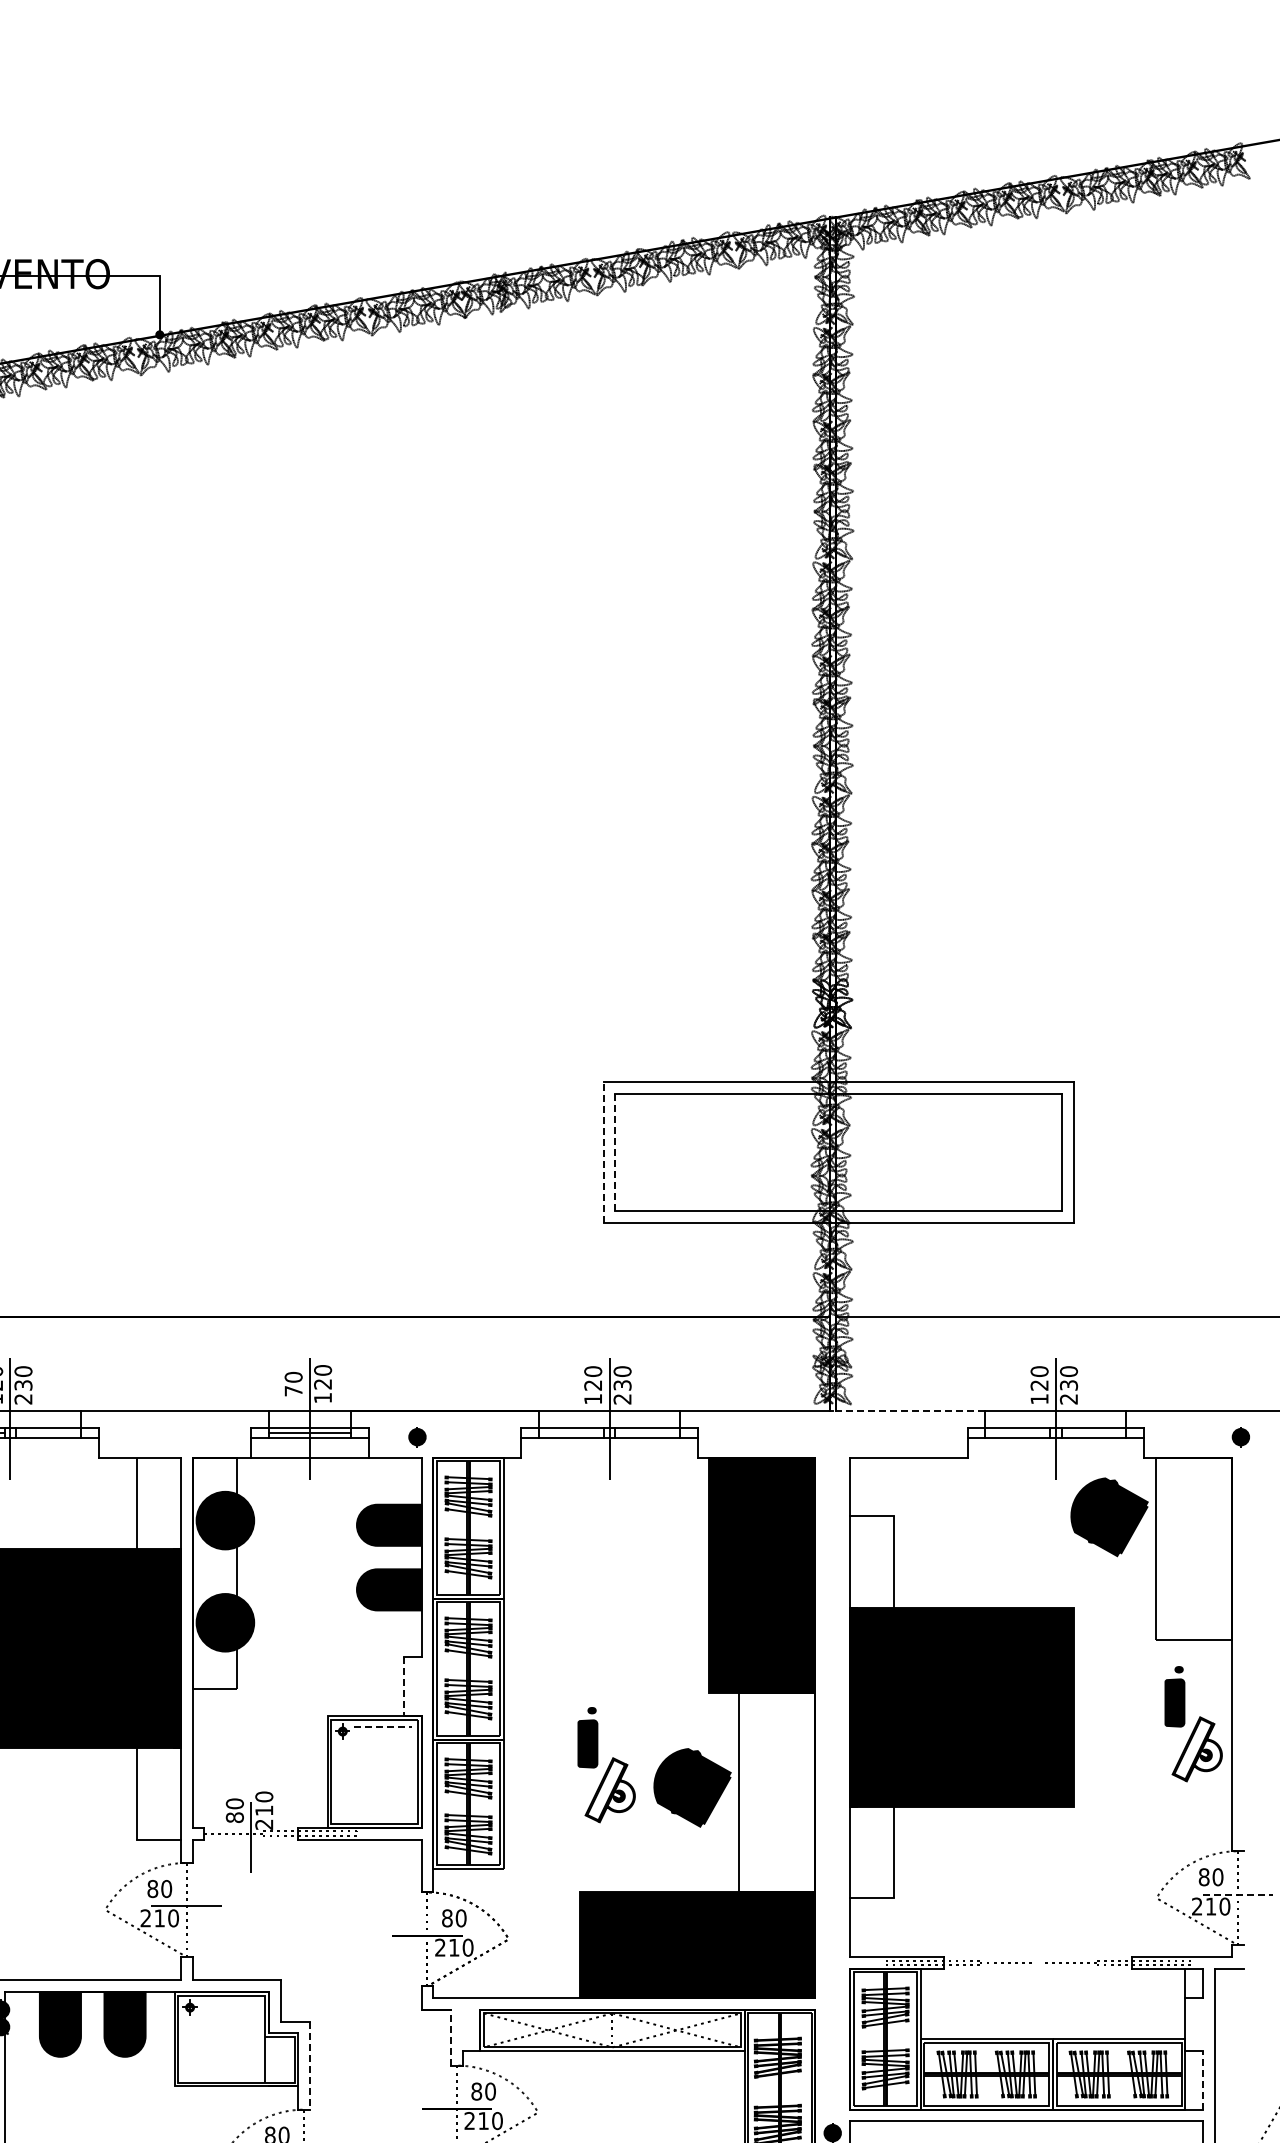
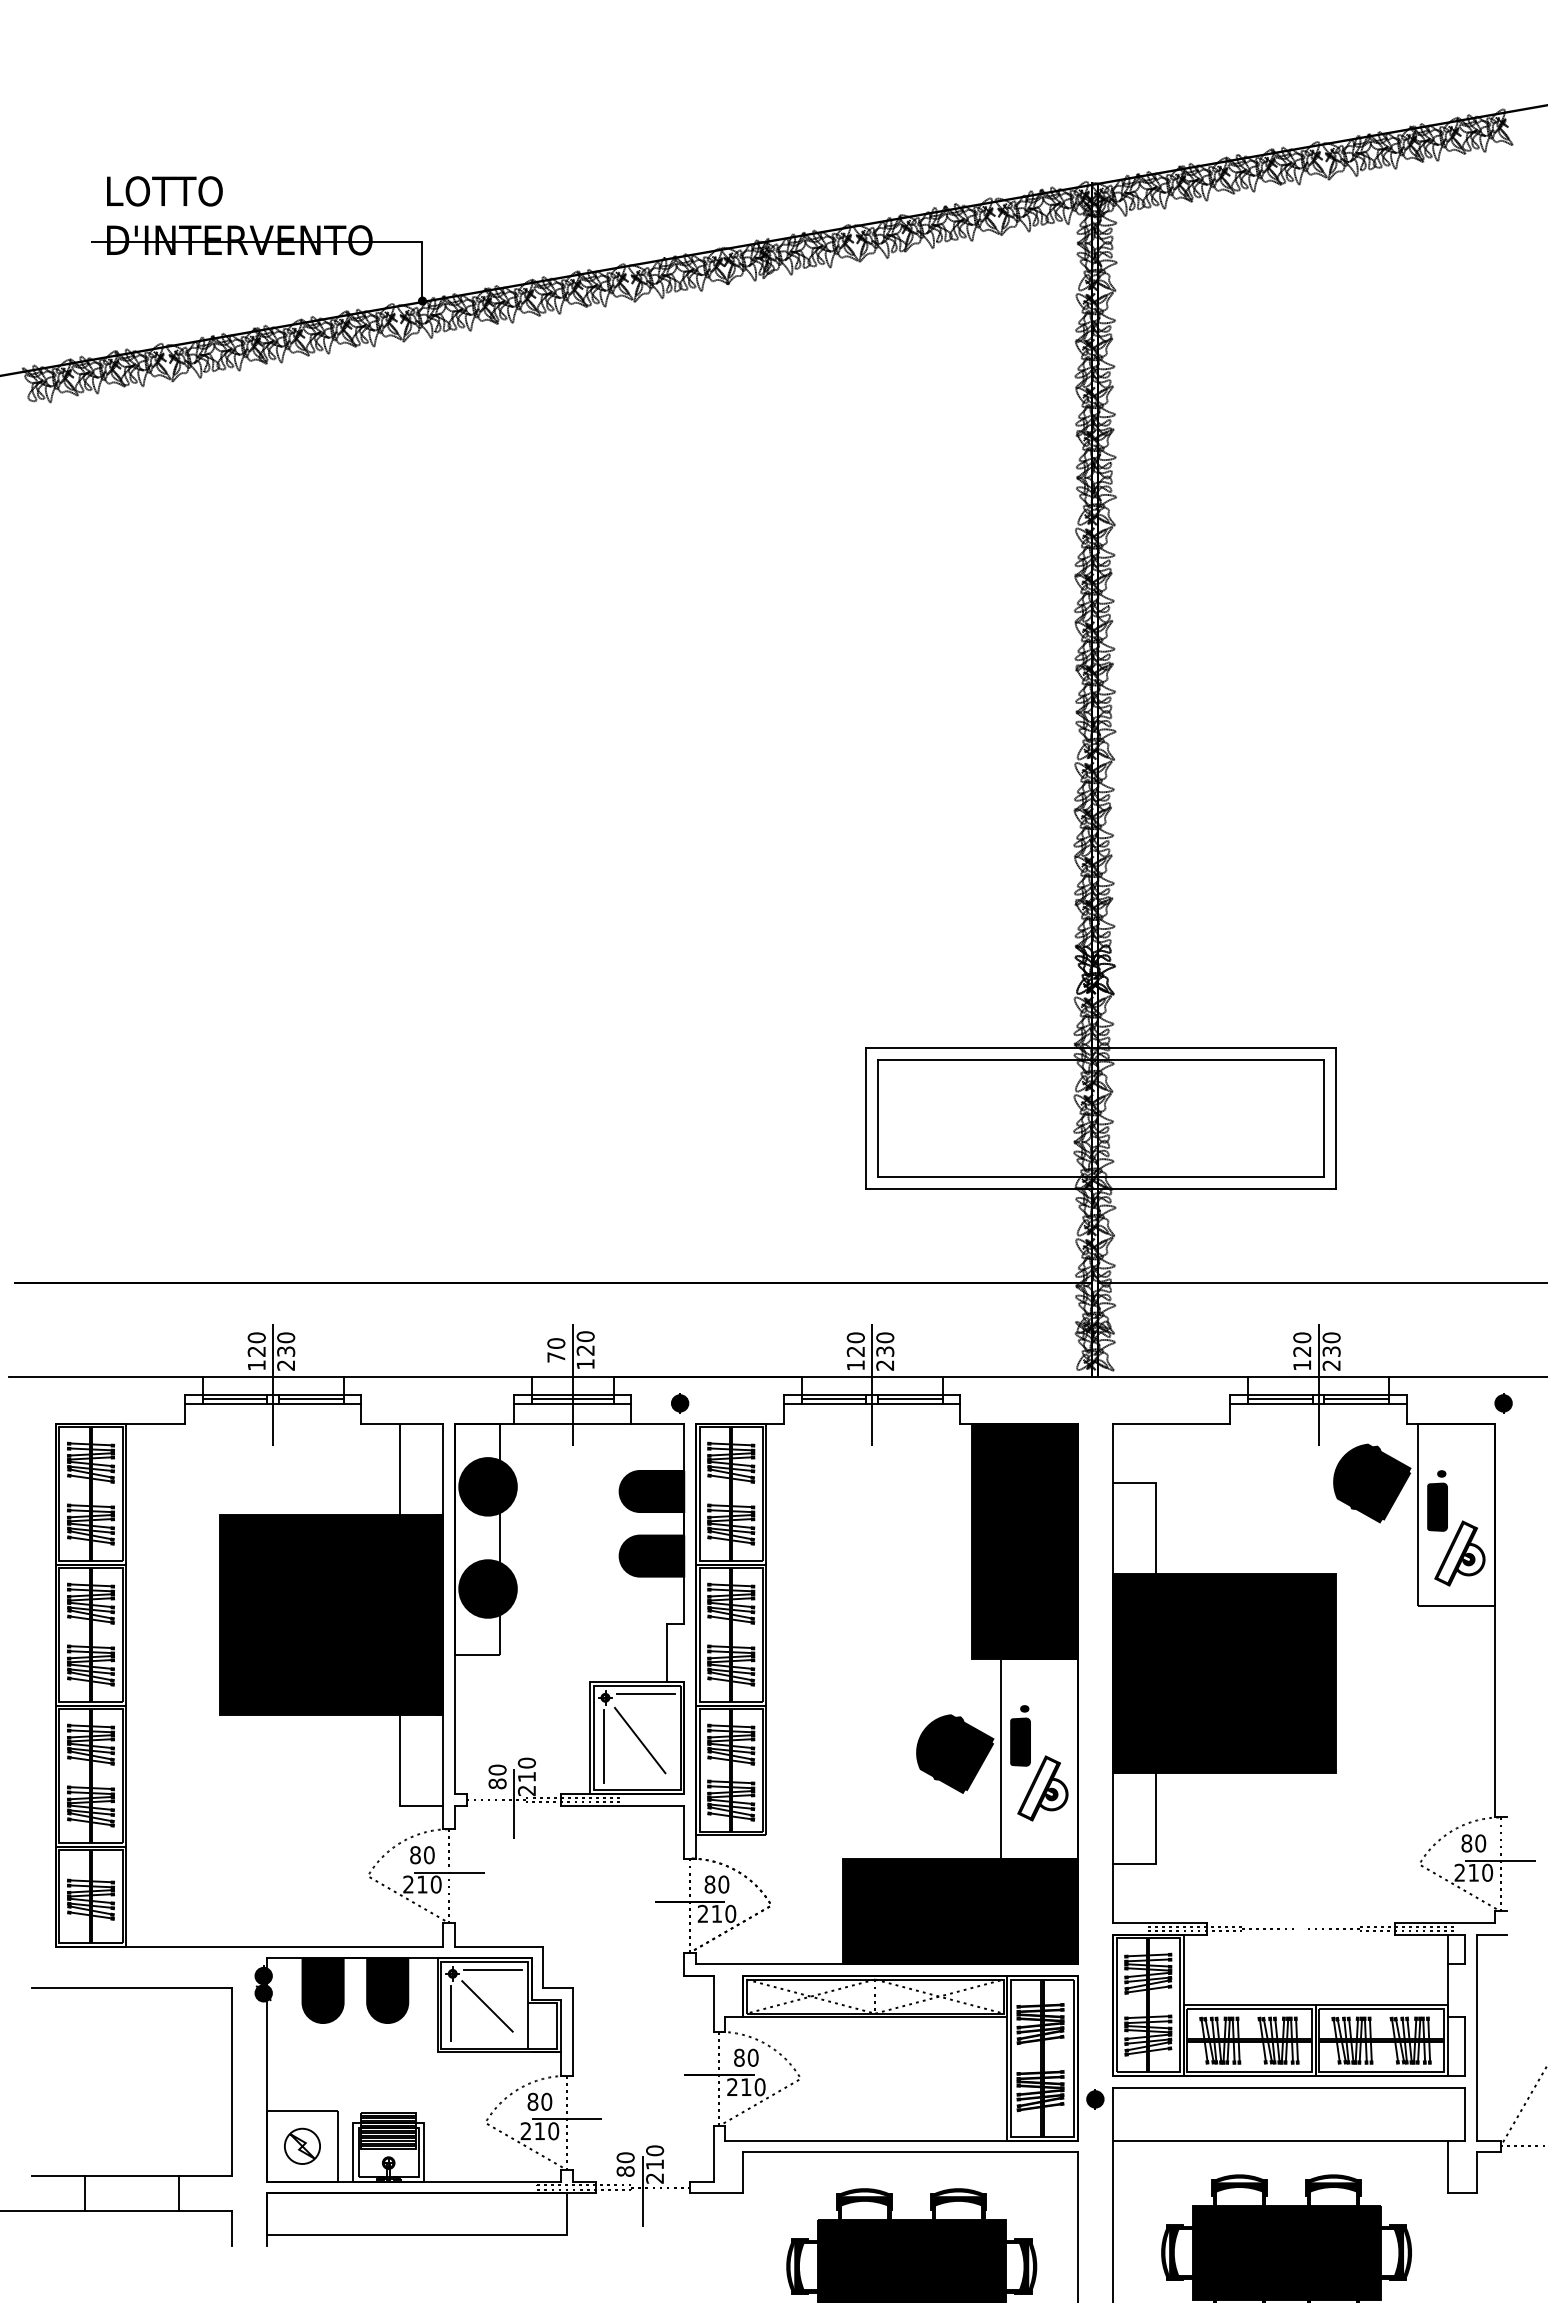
line: (603, 1152) -> (866, 1118), dashed -> solid
line: (615, 1152) -> (878, 1118), dashed -> solid
line: (908, 1410) -> (1171, 1376), dashed -> solid
line: (47, 1433) -> (310, 1399), added
line: (570, 1433) -> (833, 1399), added
line: (647, 1433) -> (910, 1399), added
line: (1017, 1433) -> (1280, 1399), added
line: (1093, 1433) -> (1356, 1399), added
line: (403, 1687) -> (666, 1653), dashed -> solid
part: (1193, 1724) -> (1456, 1528), moved
line: (383, 1727) -> (646, 1693), dashed -> solid
part: (606, 1765) -> (1039, 1763), moved
line: (376, 1774) -> (639, 1740), added
line: (340, 1779) -> (603, 1745), added
line: (1238, 1894) -> (1501, 1860), dashed -> solid
line: (230, 2003) -> (493, 1969), added
line: (450, 2037) -> (713, 2003), dashed -> solid
line: (224, 2040) -> (487, 2006), added
line: (187, 2047) -> (450, 2013), added
line: (309, 2066) -> (572, 2032), dashed -> solid
line: (1202, 2080) -> (1465, 2046), dashed -> solid

